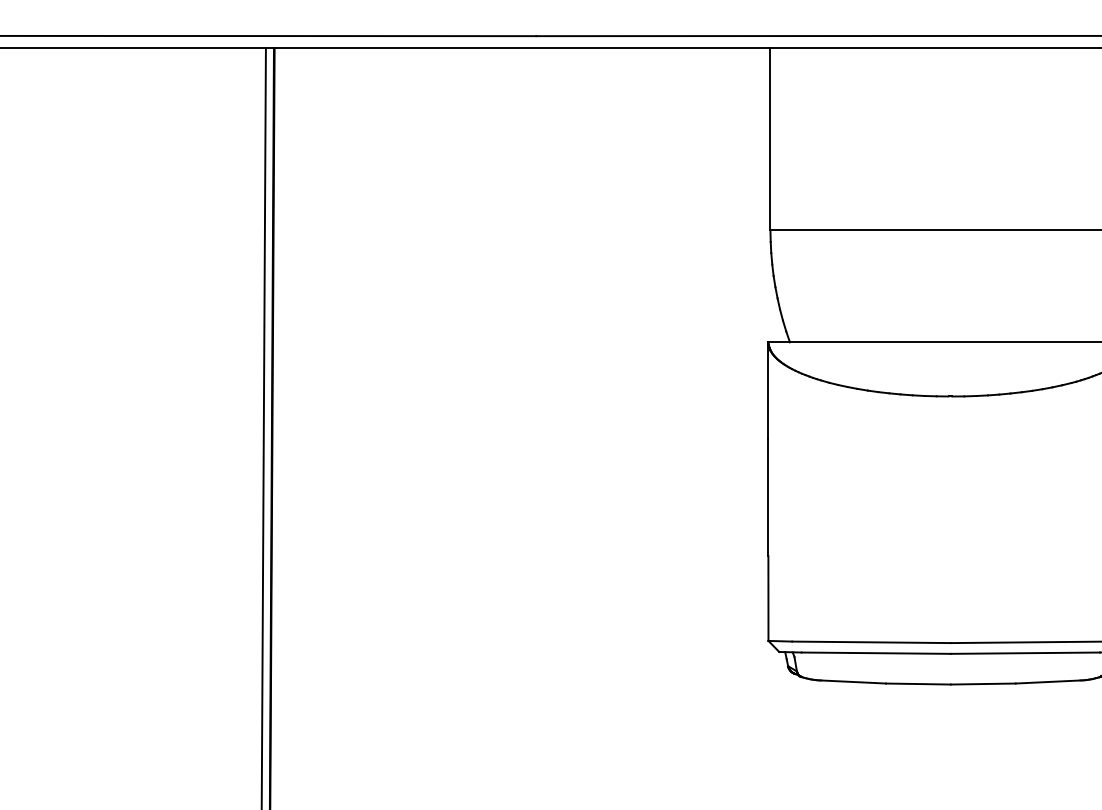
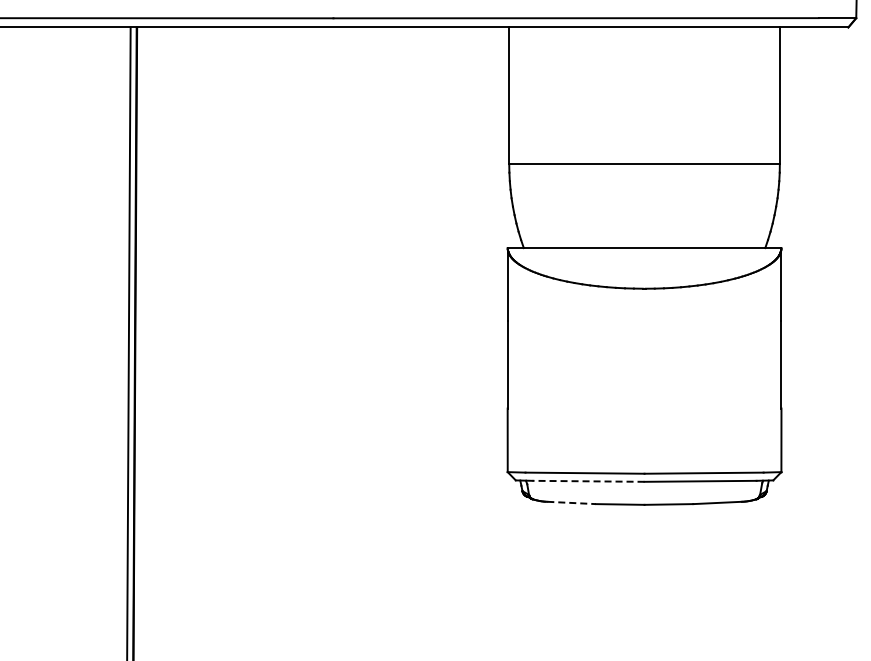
line: (876, 653) -> (588, 481), solid -> dashed
line: (854, 681) -> (572, 502), solid -> dashed

